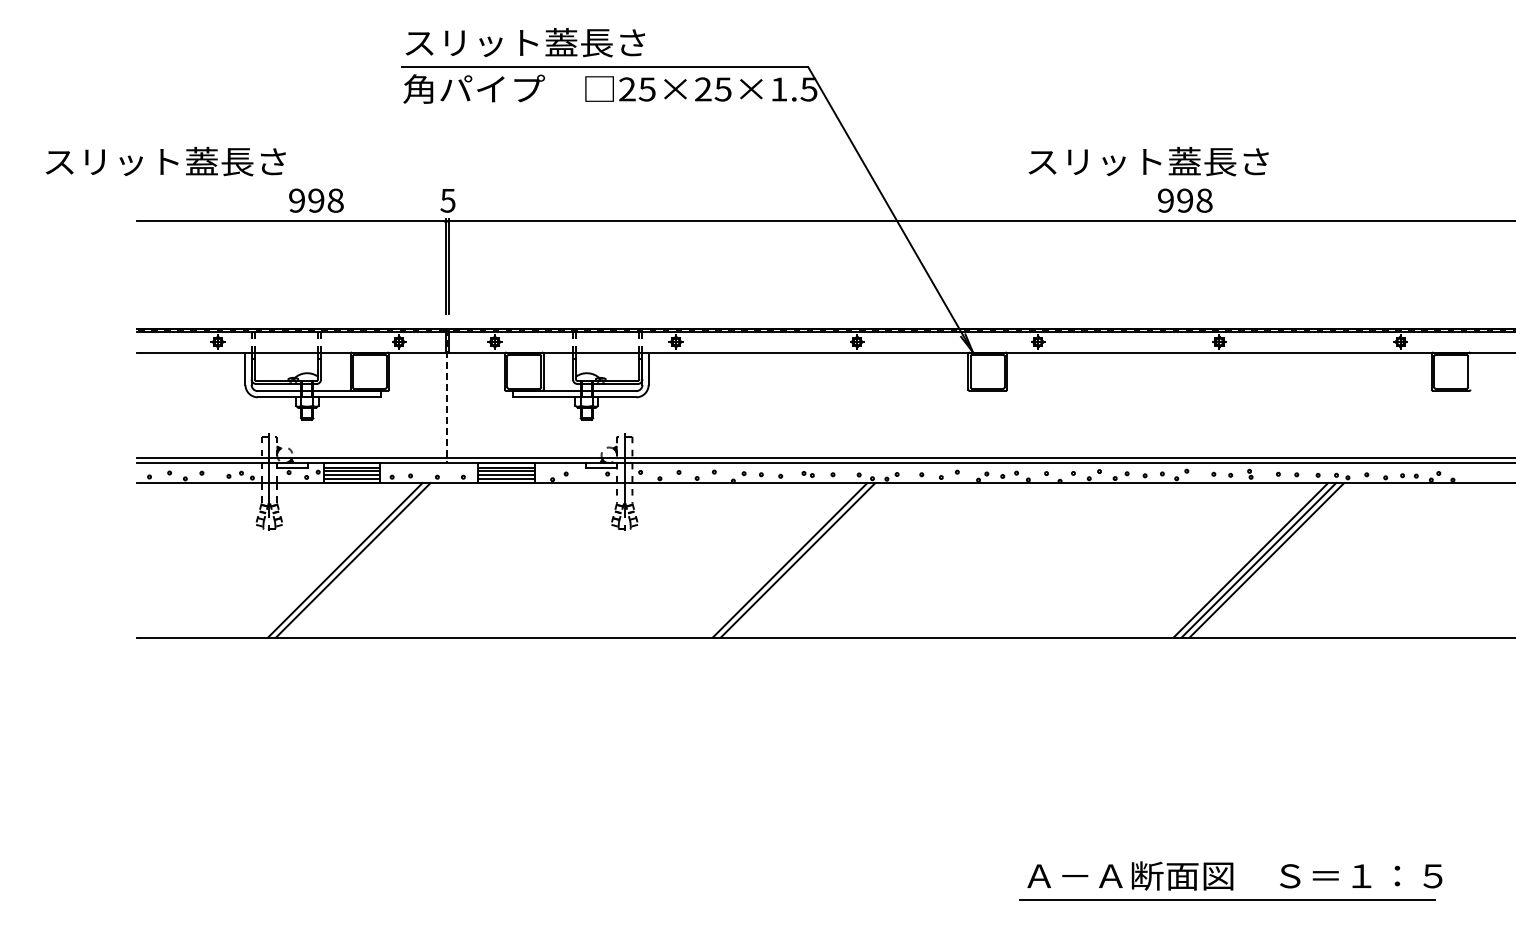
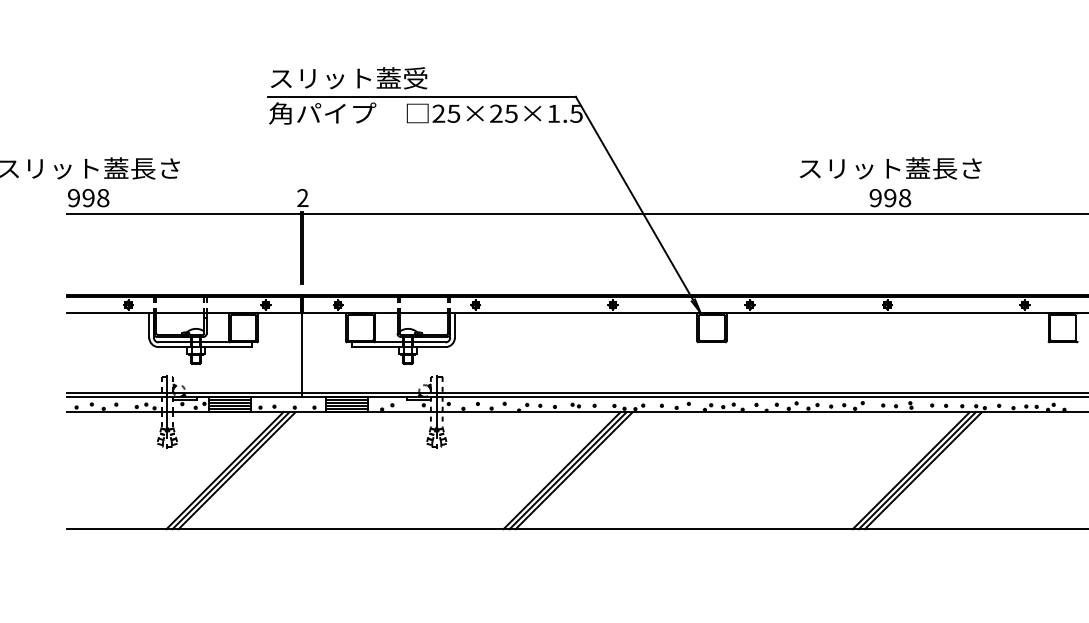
text: (613, 42) -> (428, 78), スリット蓋長さ -> スリット蓋受
text: (1148, 161) -> (890, 168), moved
text: (316, 200) -> (88, 197), moved
text: (447, 200) -> (302, 197), 5 -> 2
text: (1185, 200) -> (890, 197), moved
line: (447, 396) -> (302, 346), dashed -> solid
line: (361, 560) -> (237, 470), added
line: (805, 560) -> (573, 470), added

